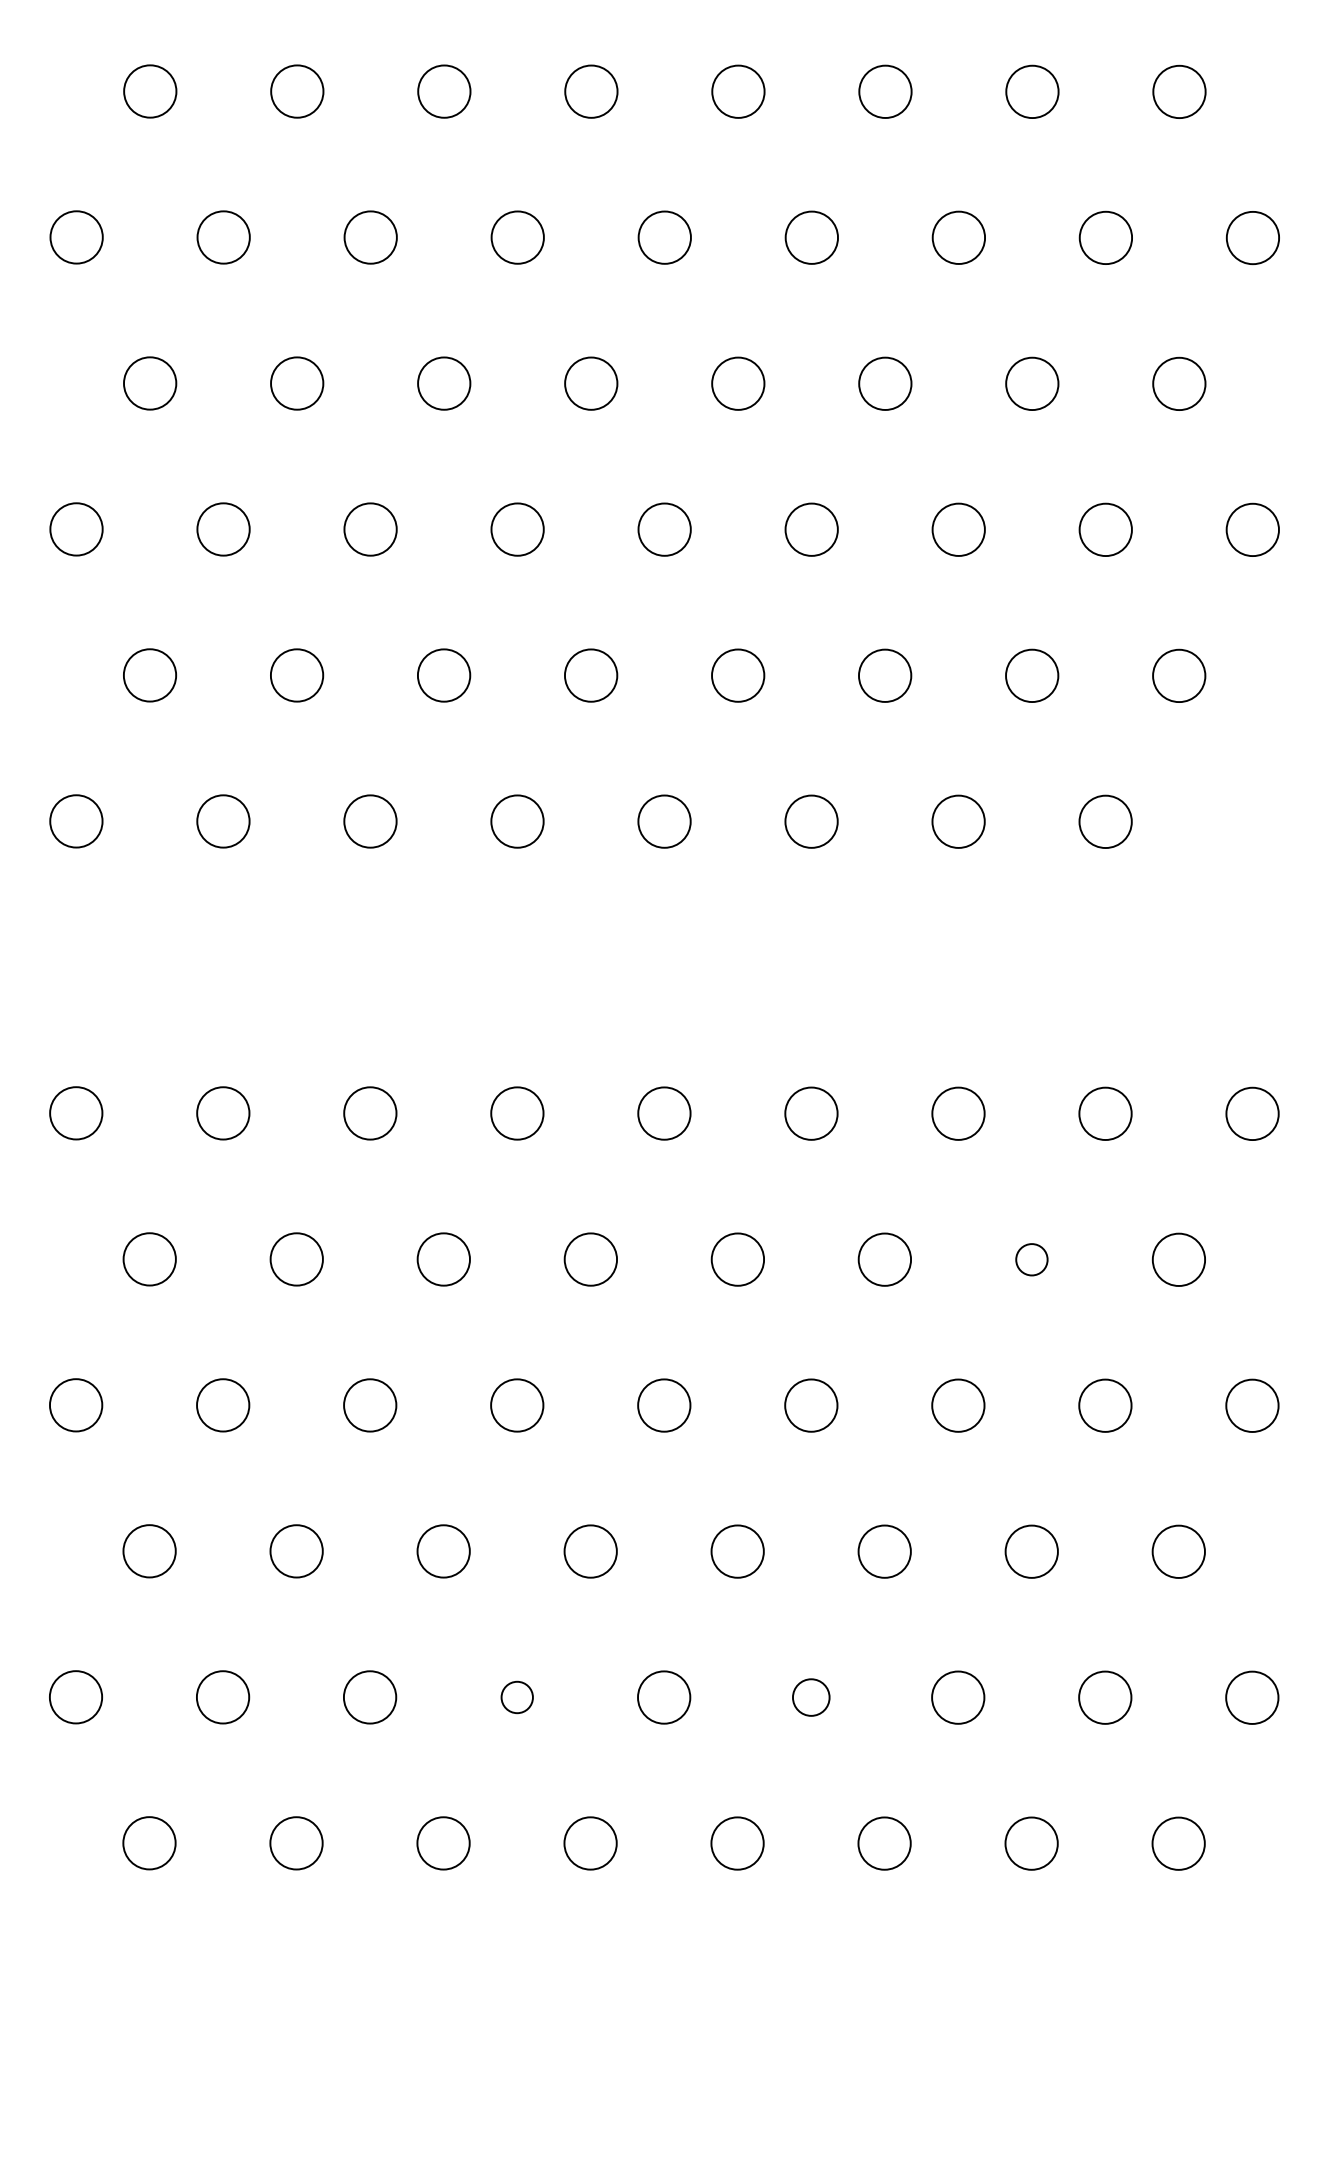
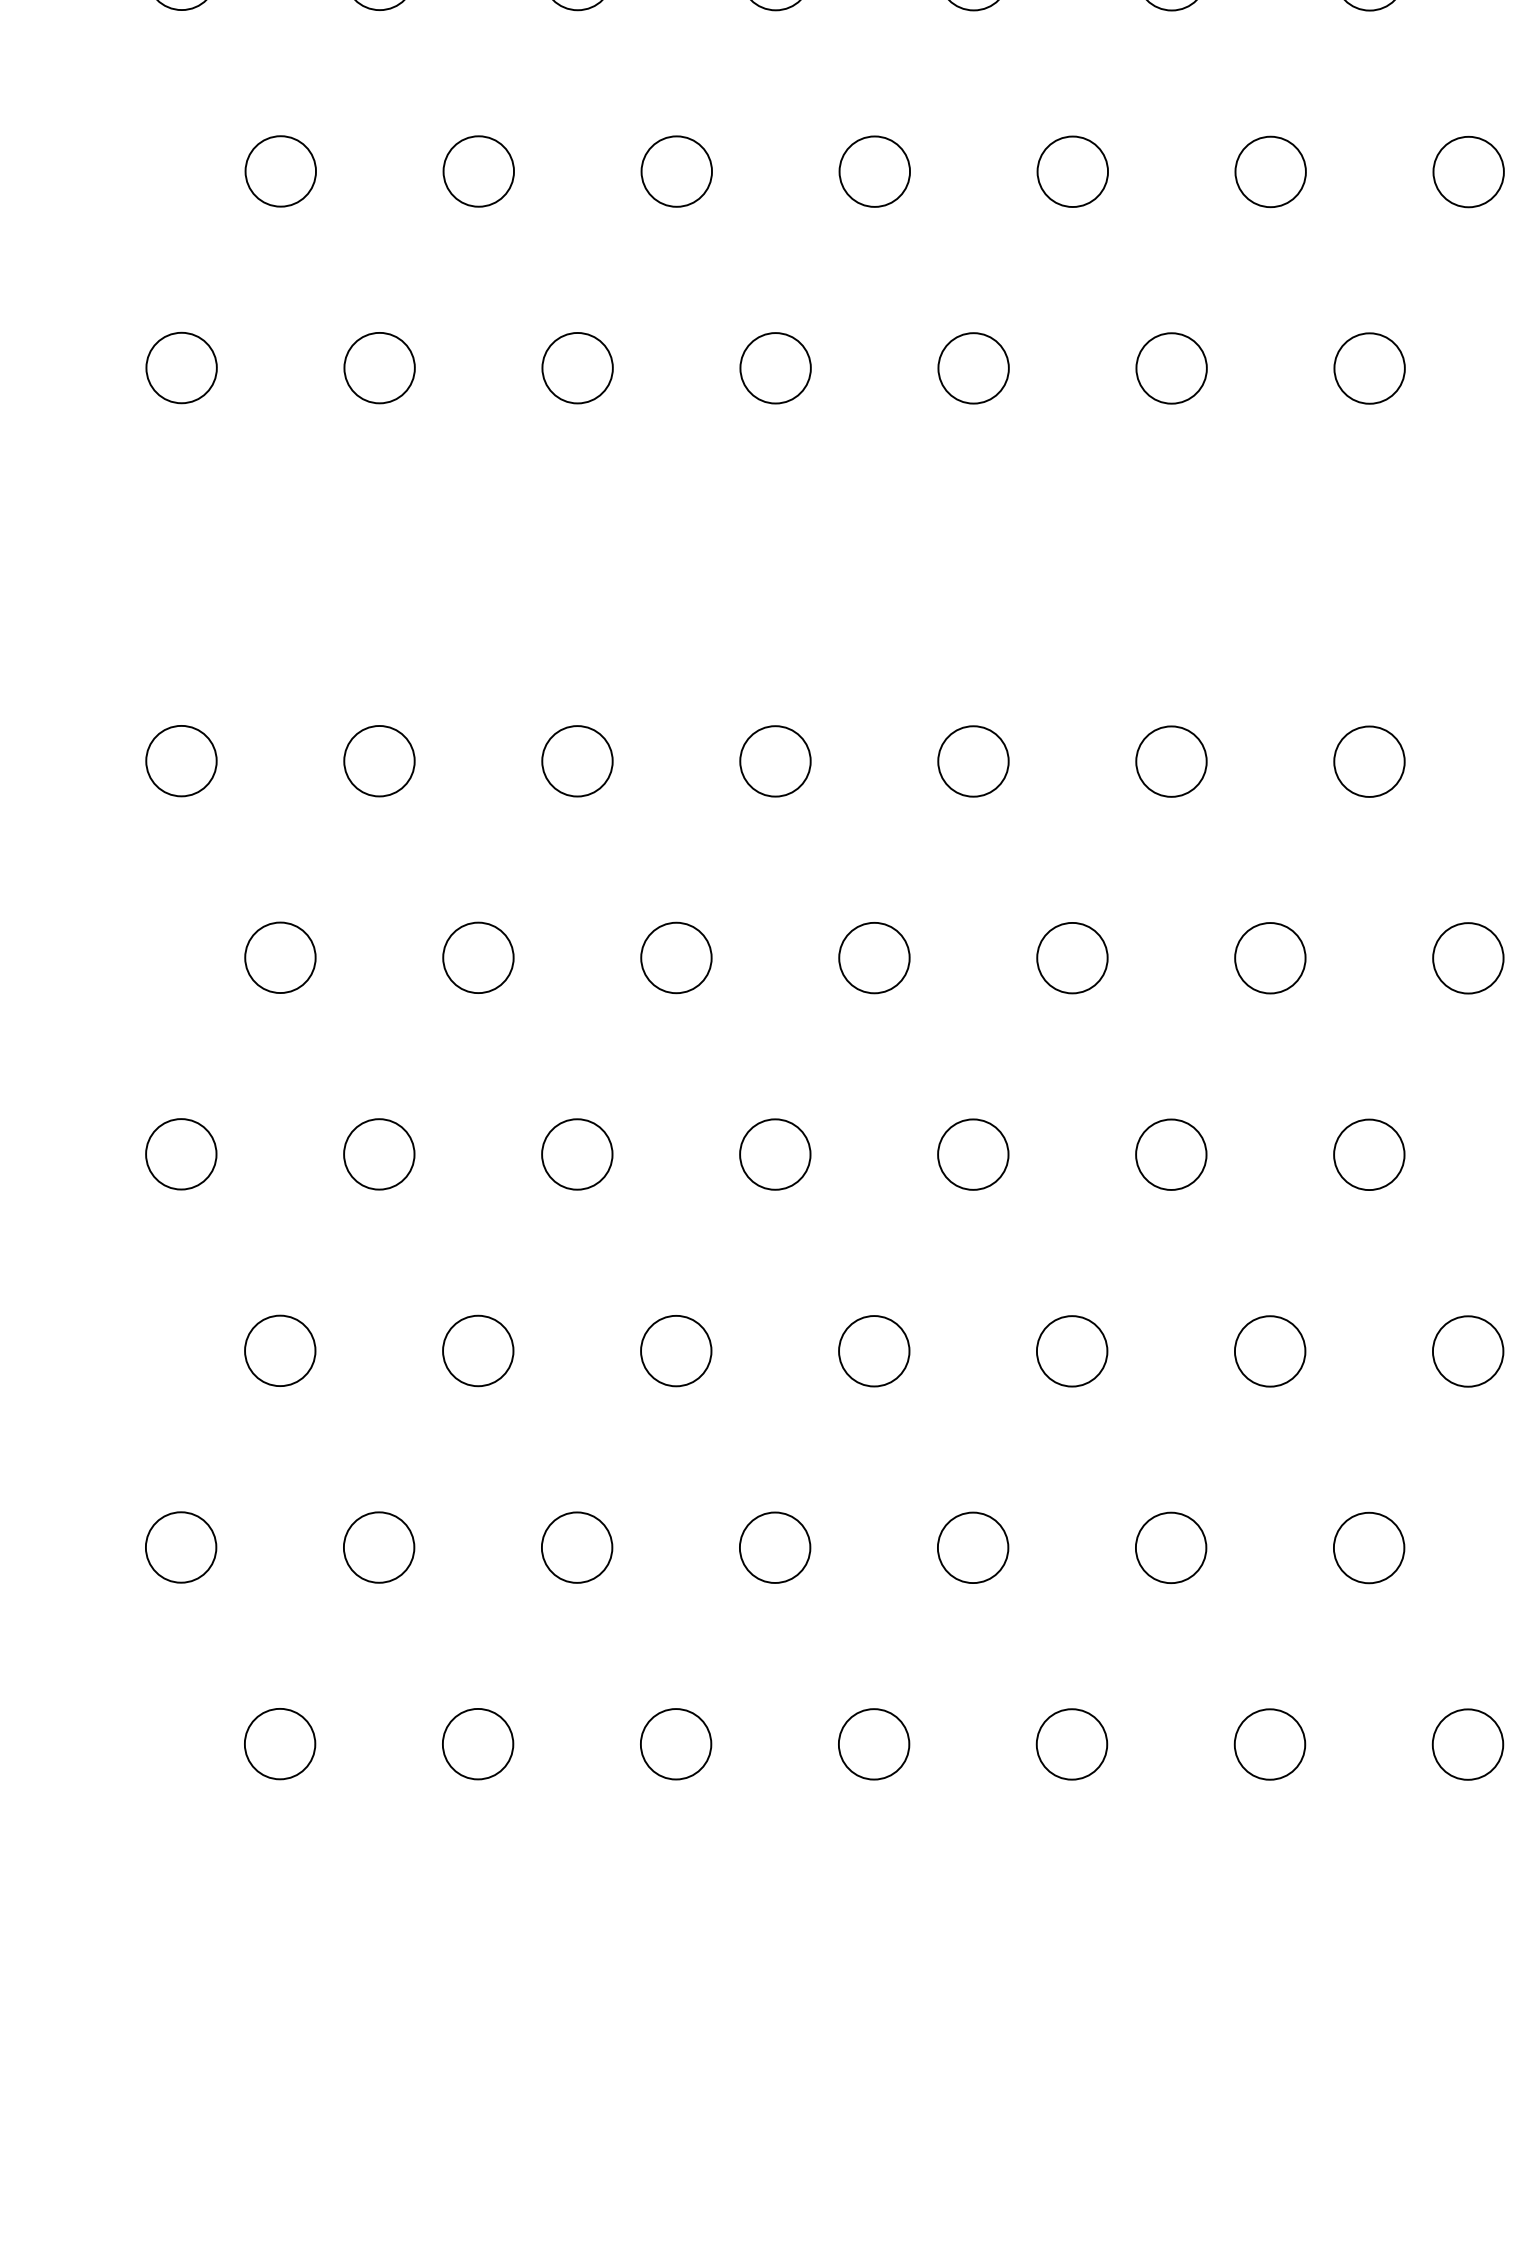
circle: (1031, 1259) -> (1467, 957), size x1.67
circle: (517, 1697) -> (775, 1547), size x1.67
circle: (811, 1697) -> (1171, 1547), size x1.43

